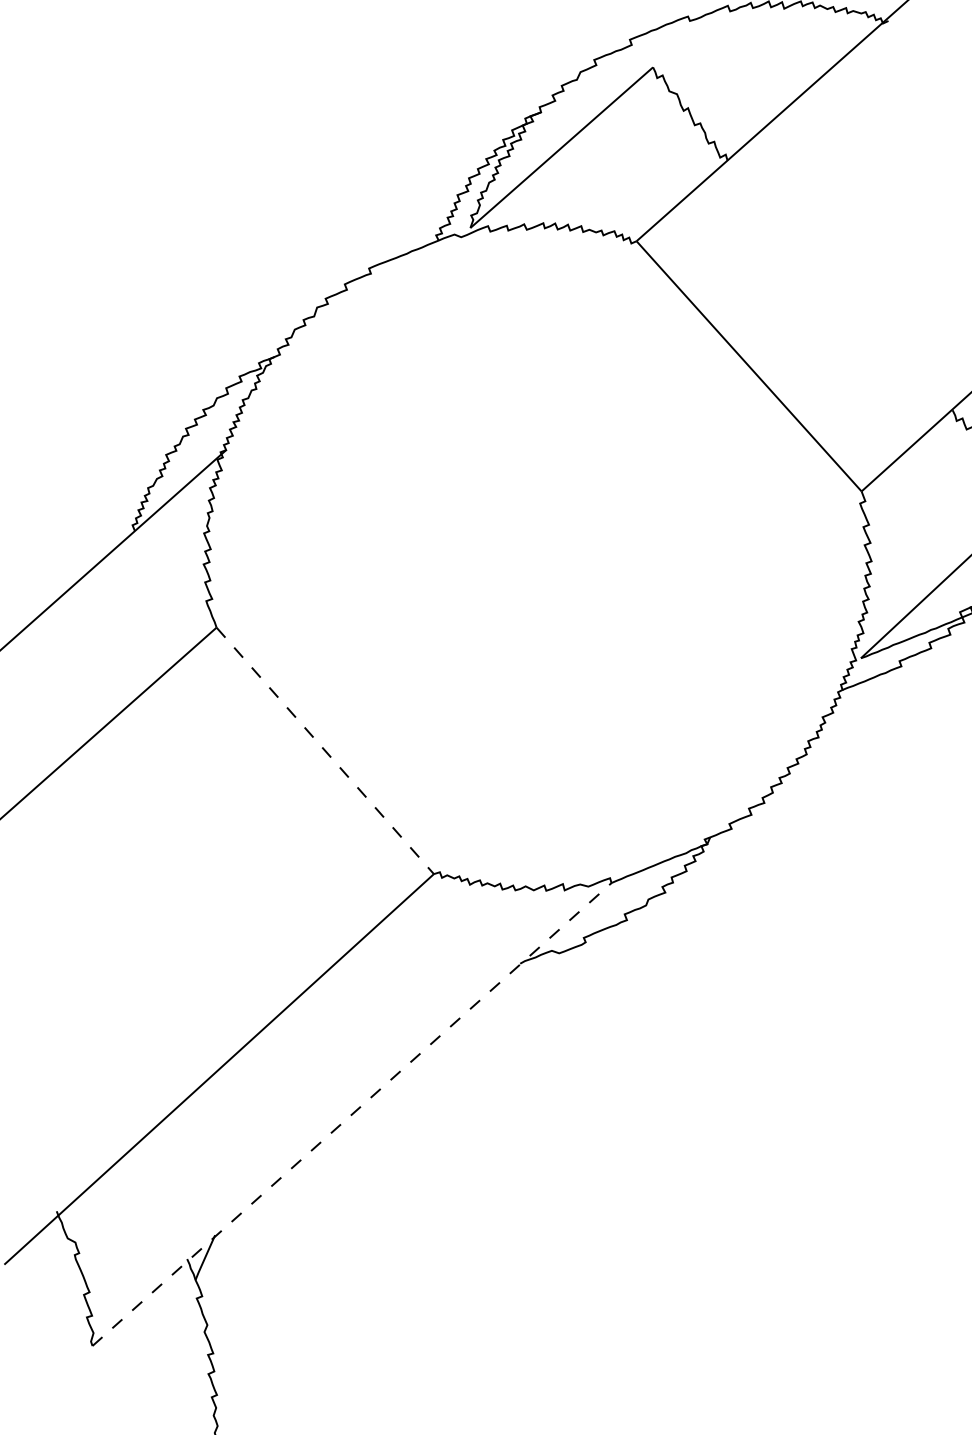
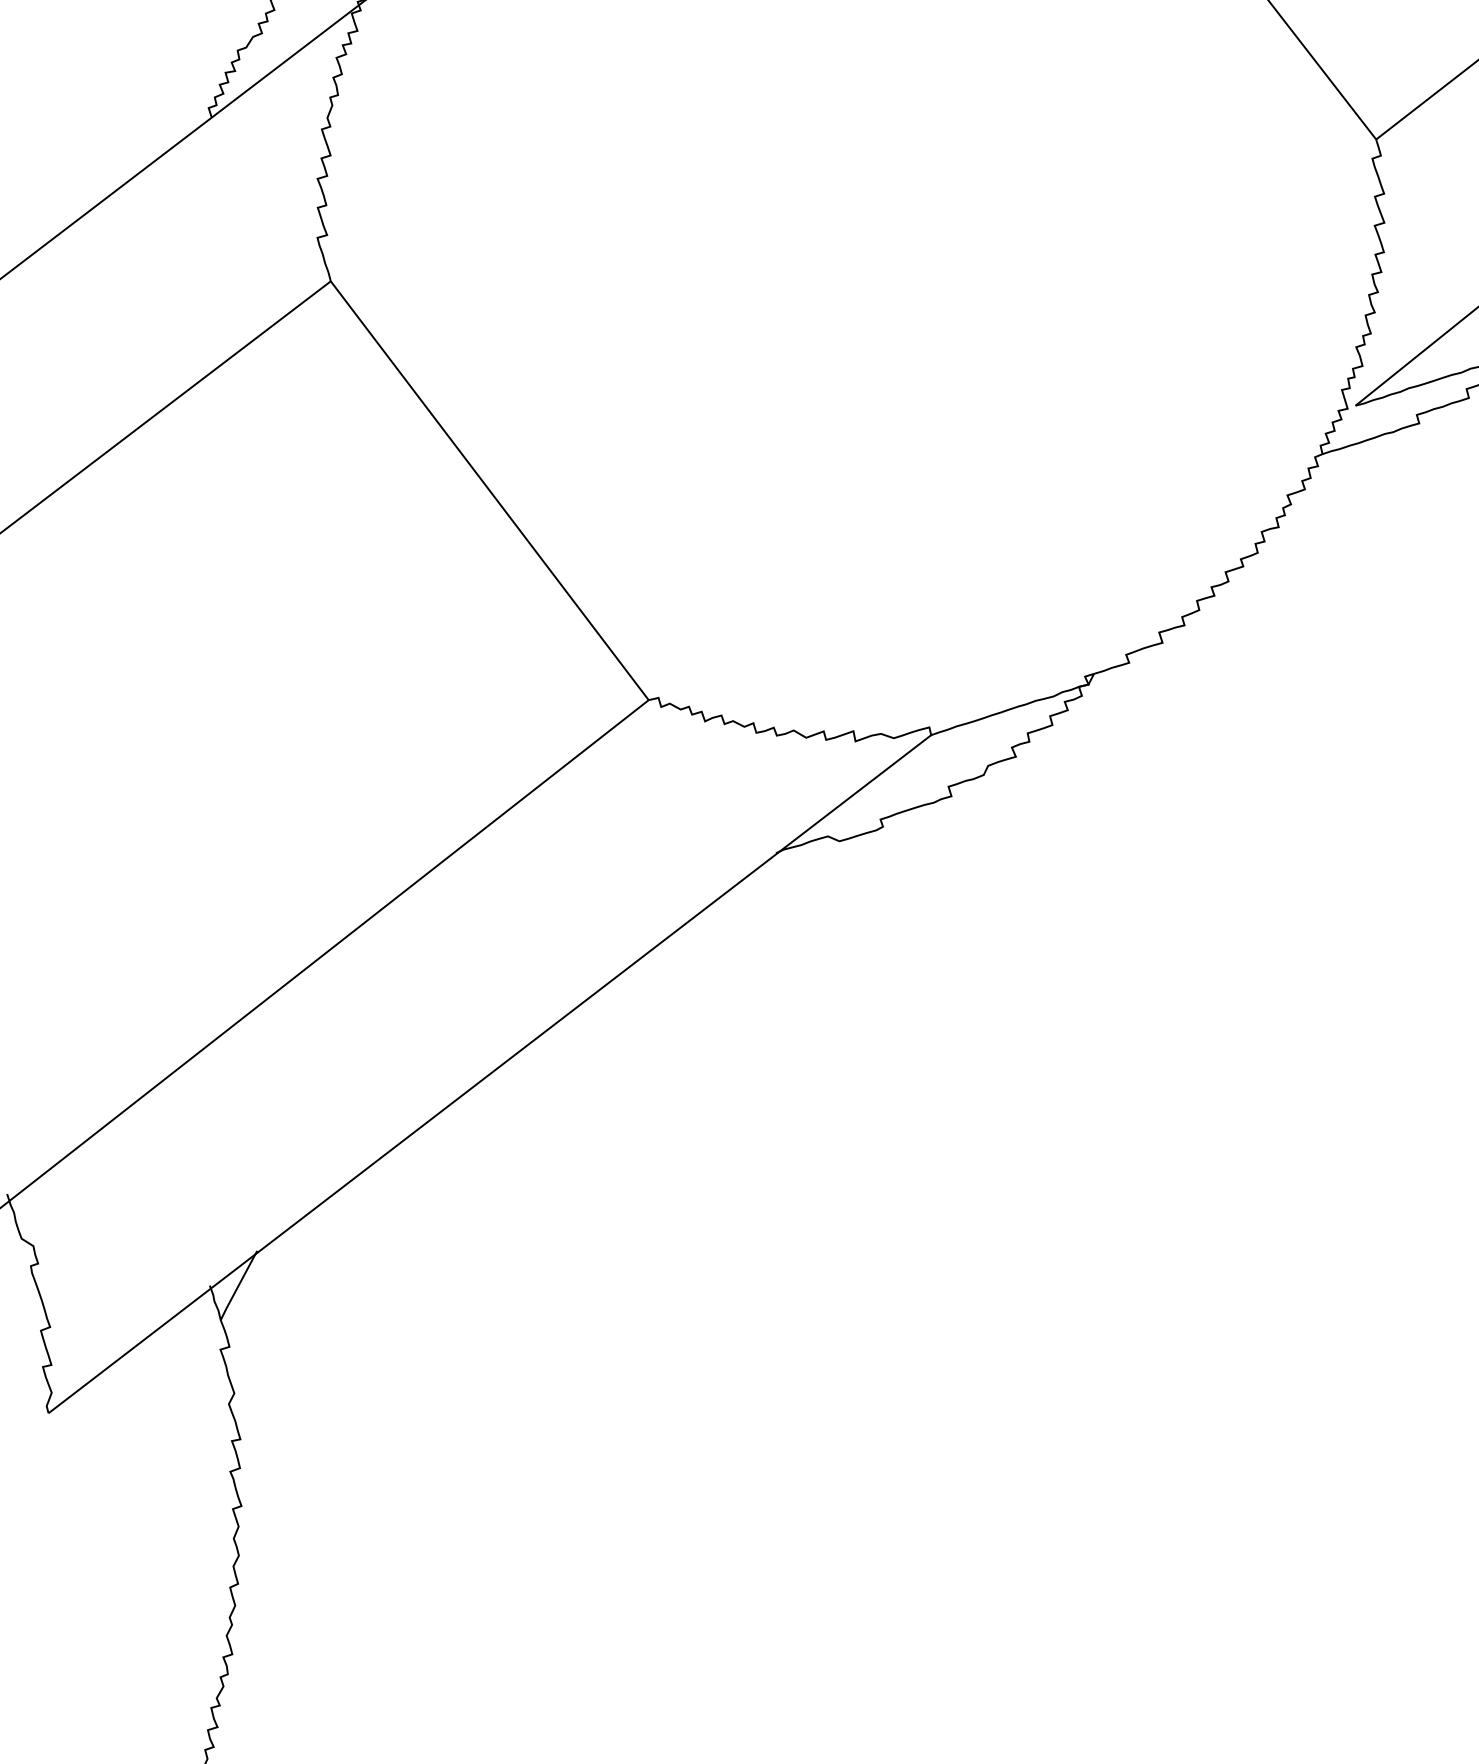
line: (325, 751) -> (490, 491), dashed -> solid
line: (352, 1114) -> (490, 1074), dashed -> solid

